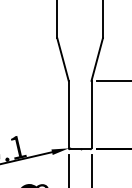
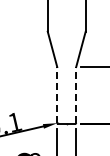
line: (69, 115) -> (57, 95), solid -> dashed
line: (91, 115) -> (76, 95), solid -> dashed

